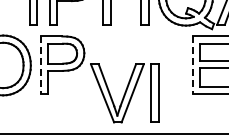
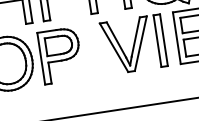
line: (40, 65) -> (40, 58), dashed -> solid
line: (193, 65) -> (177, 38), dashed -> solid
part: (124, 93) -> (133, 44), moved

